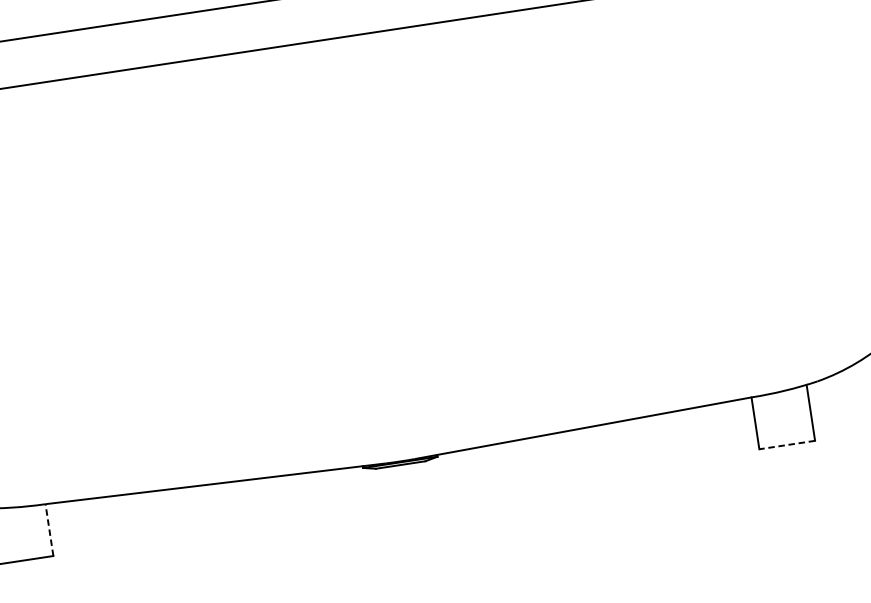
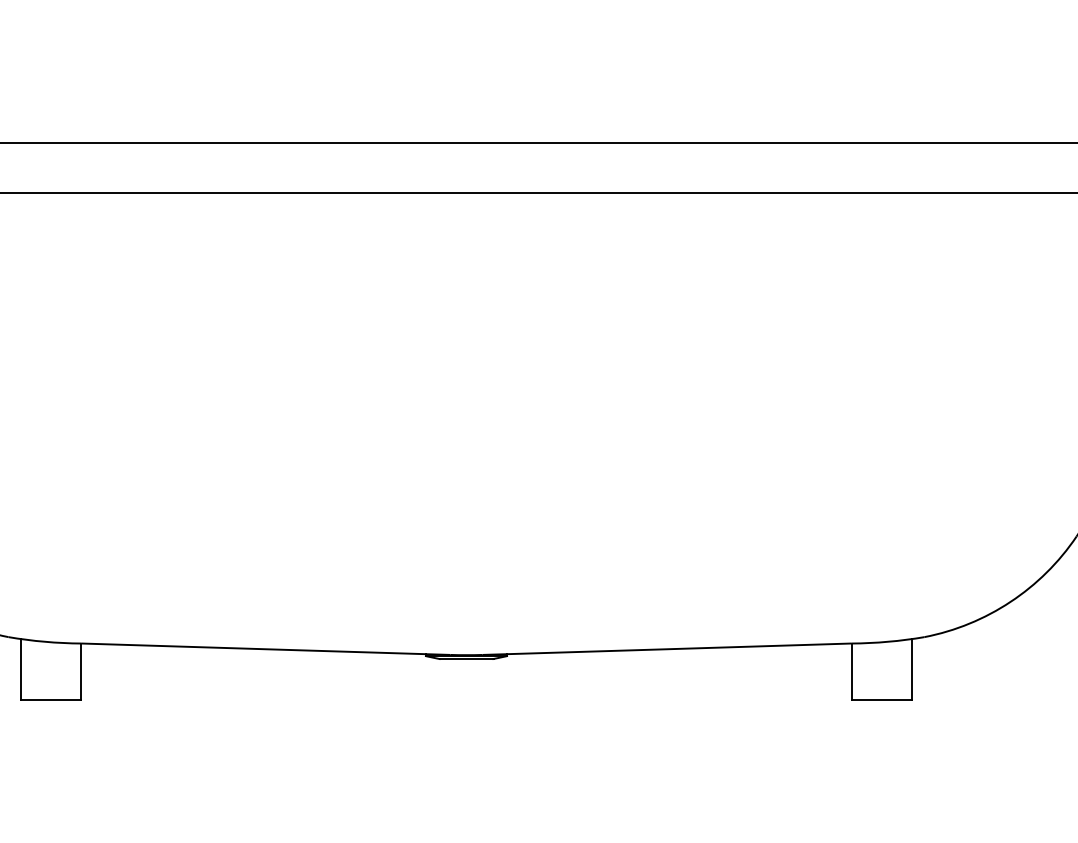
line: (786, 445) -> (881, 700), dashed -> solid
line: (49, 529) -> (81, 671), dashed -> solid

